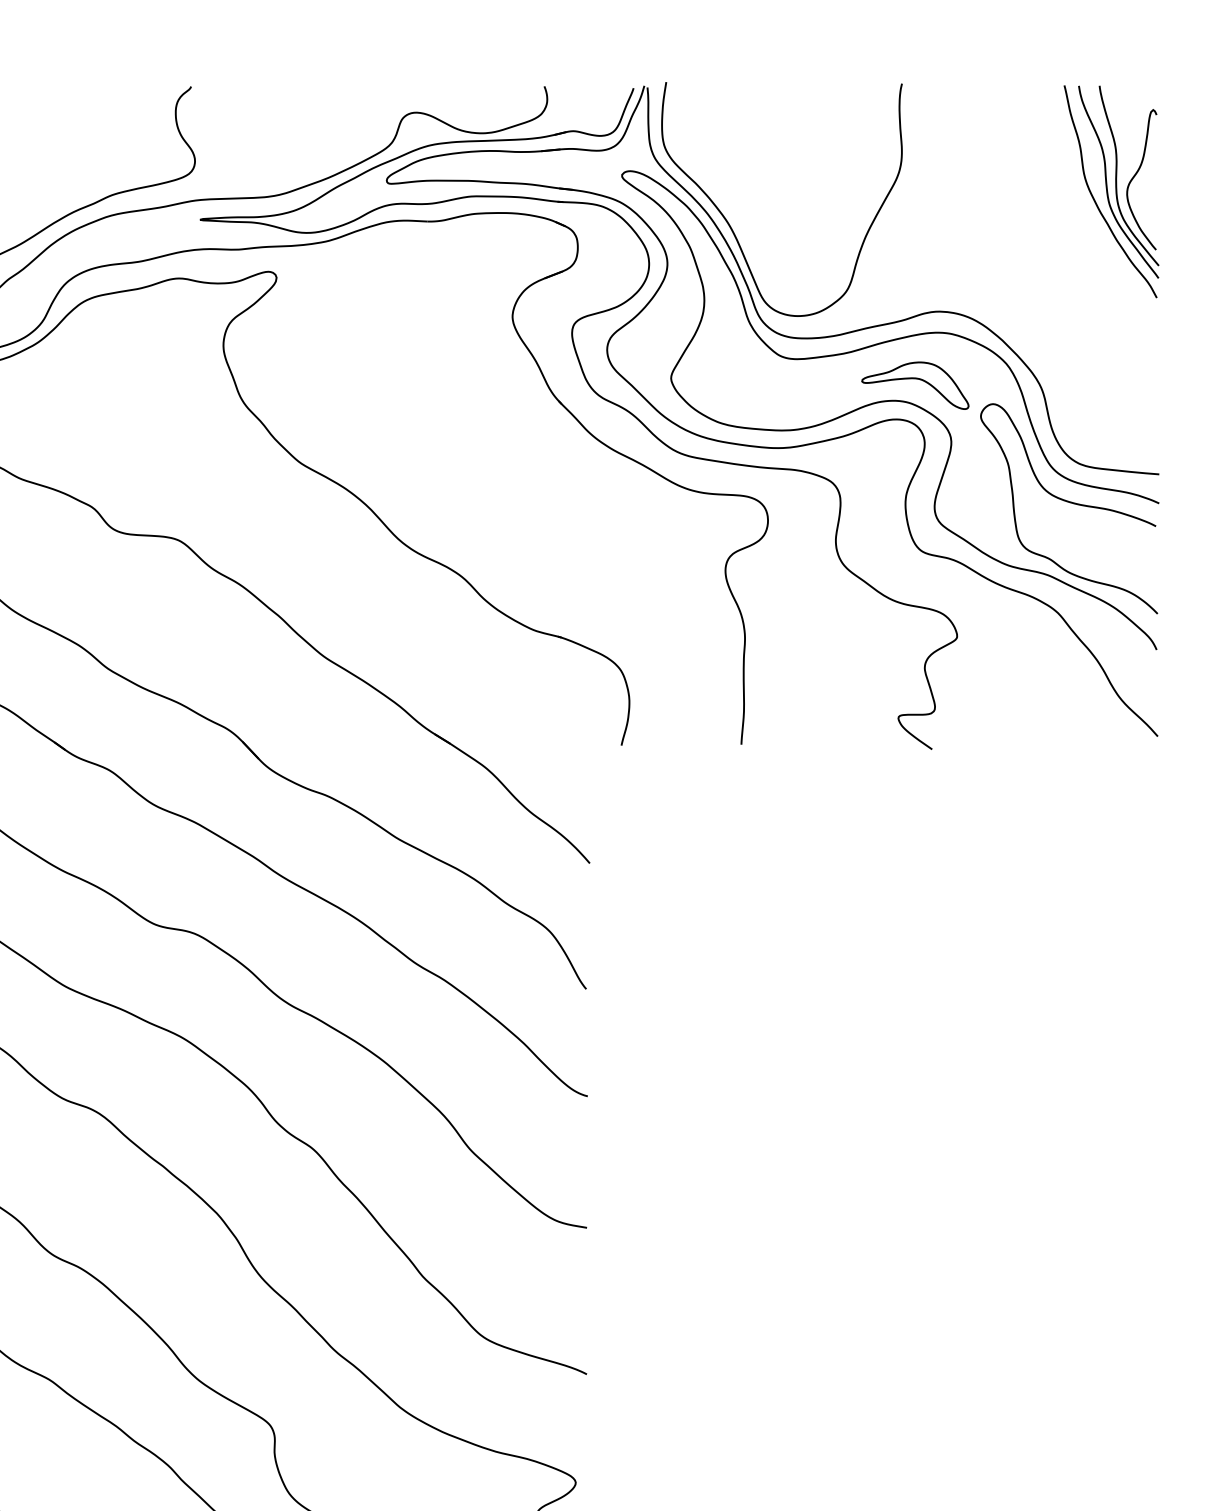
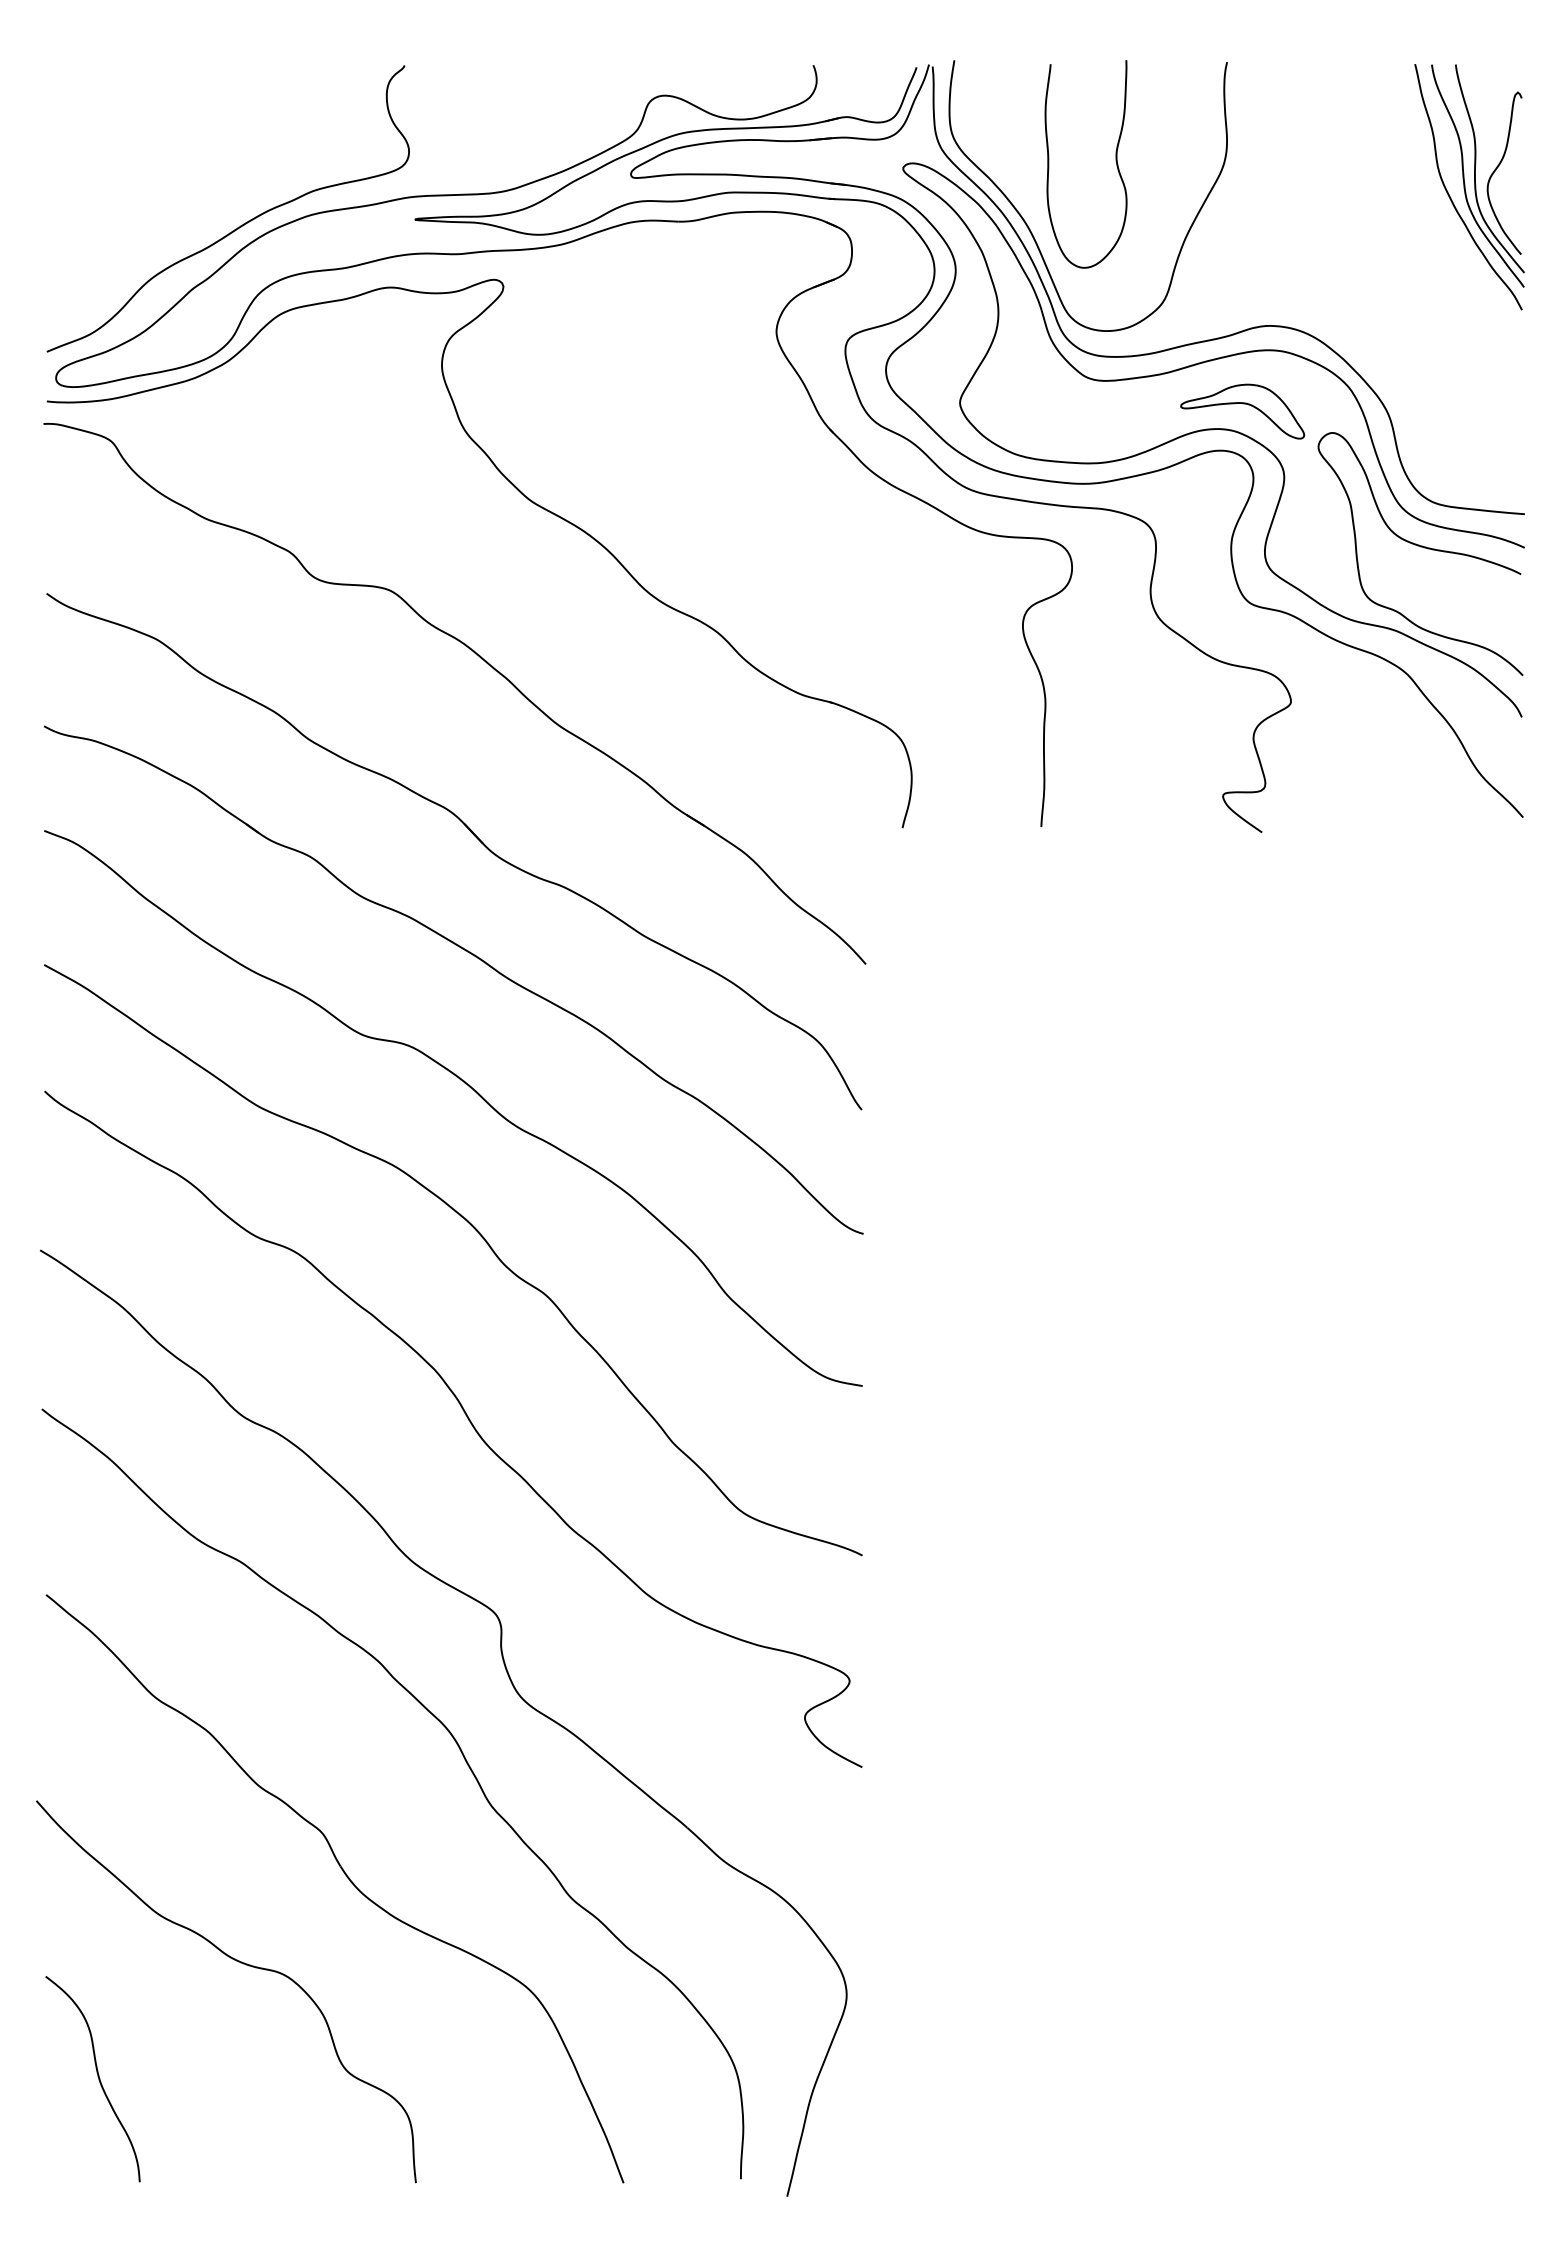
curve: (805, 169) -> (1115, 161), added

